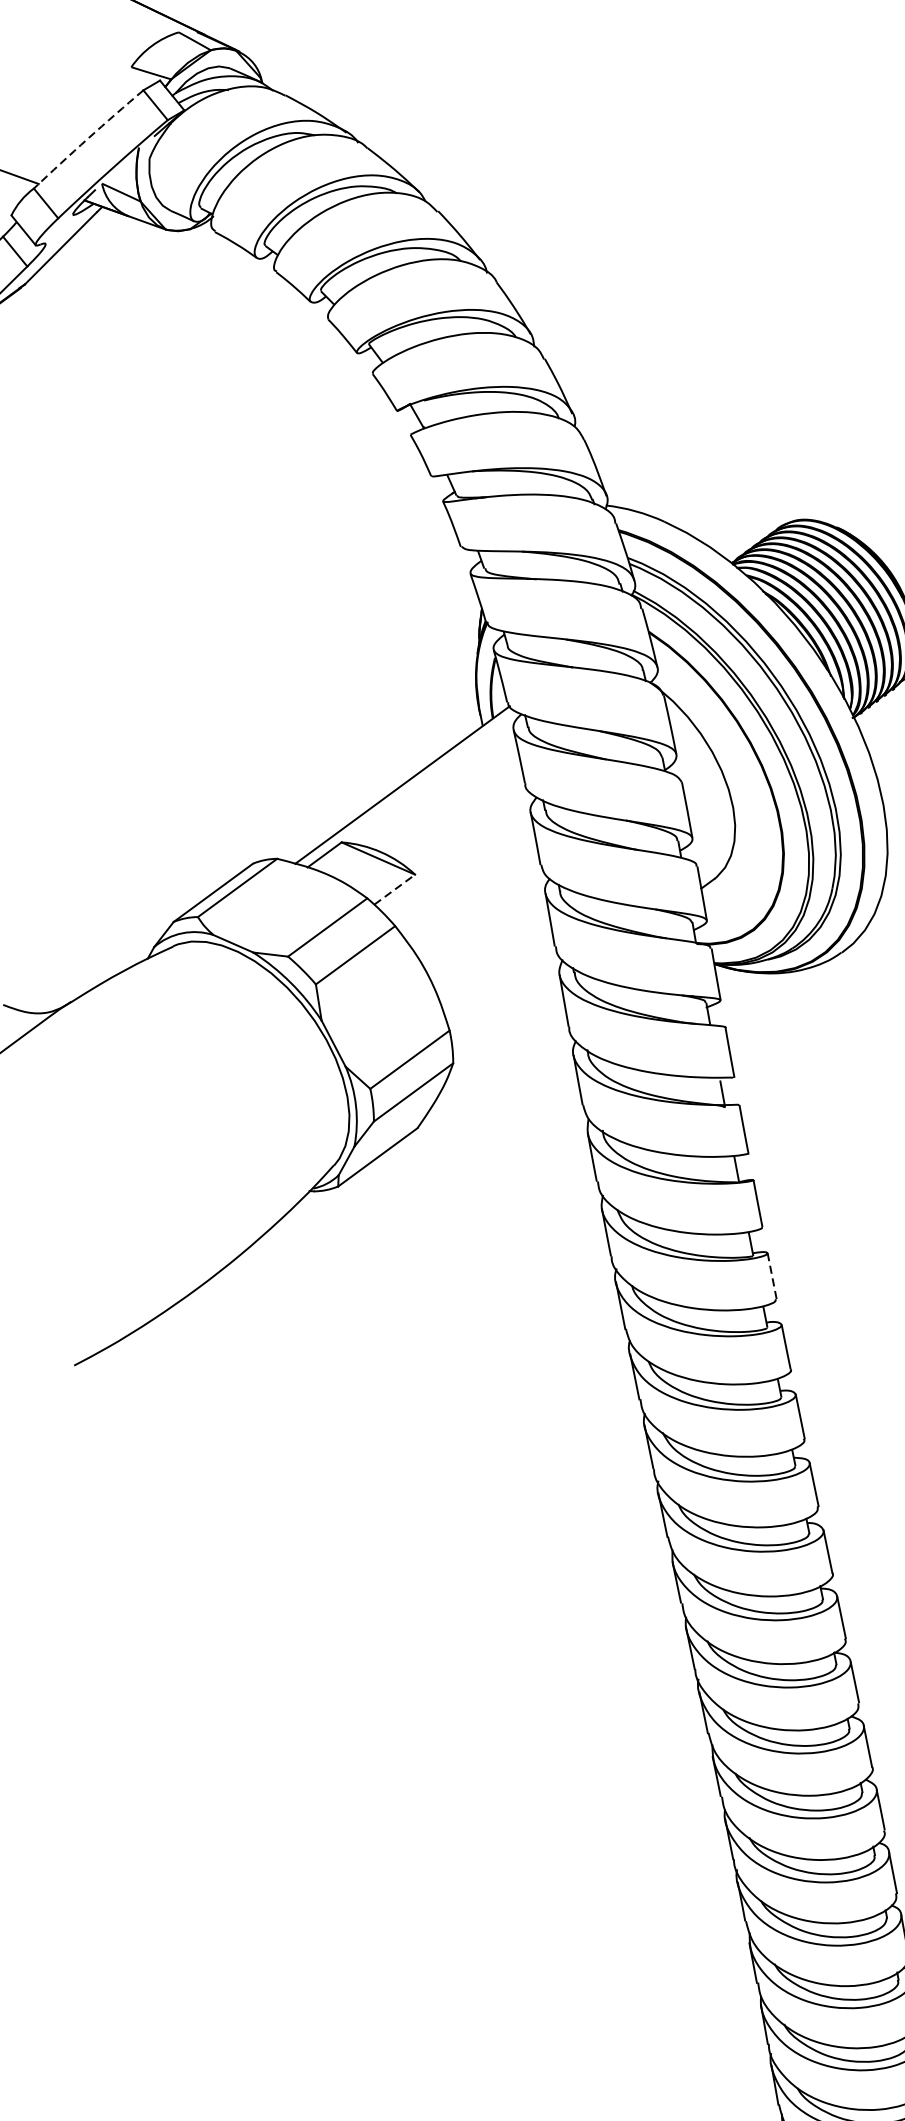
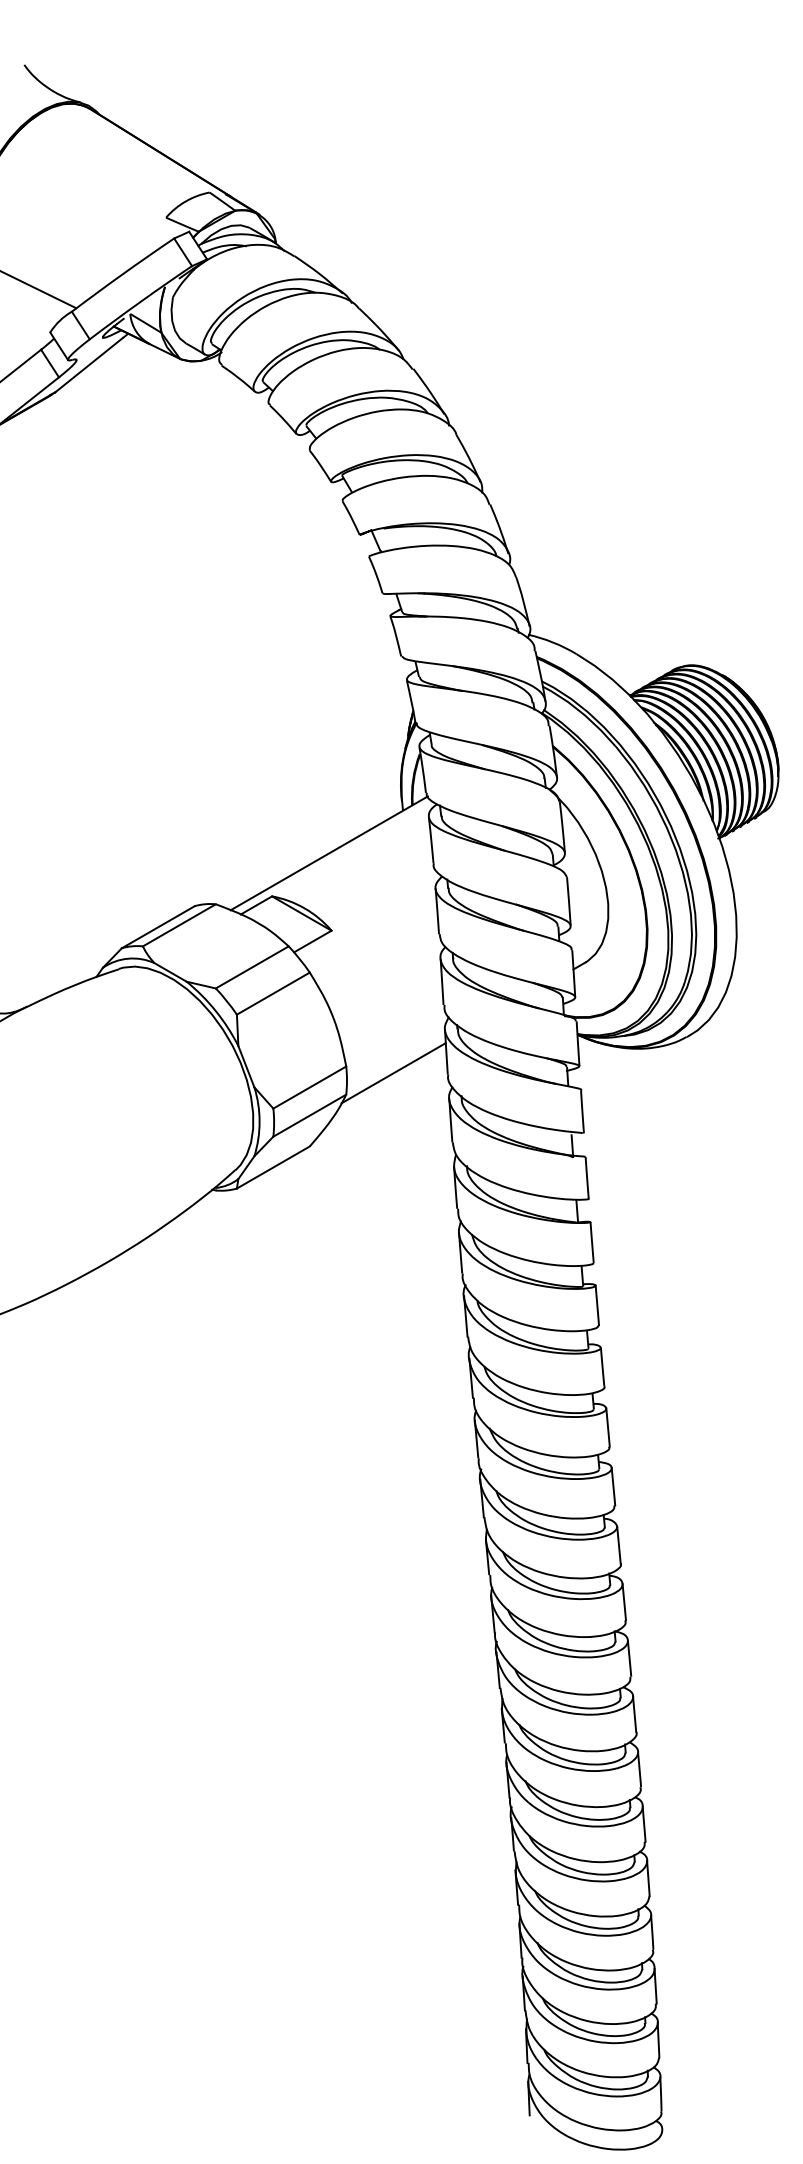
arc: (87, 138) -> (122, 274), dashed -> solid
line: (394, 889) -> (312, 941), dashed -> solid
line: (505, 1032) -> (393, 1073), added
line: (772, 1276) -> (597, 1305), dashed -> solid

